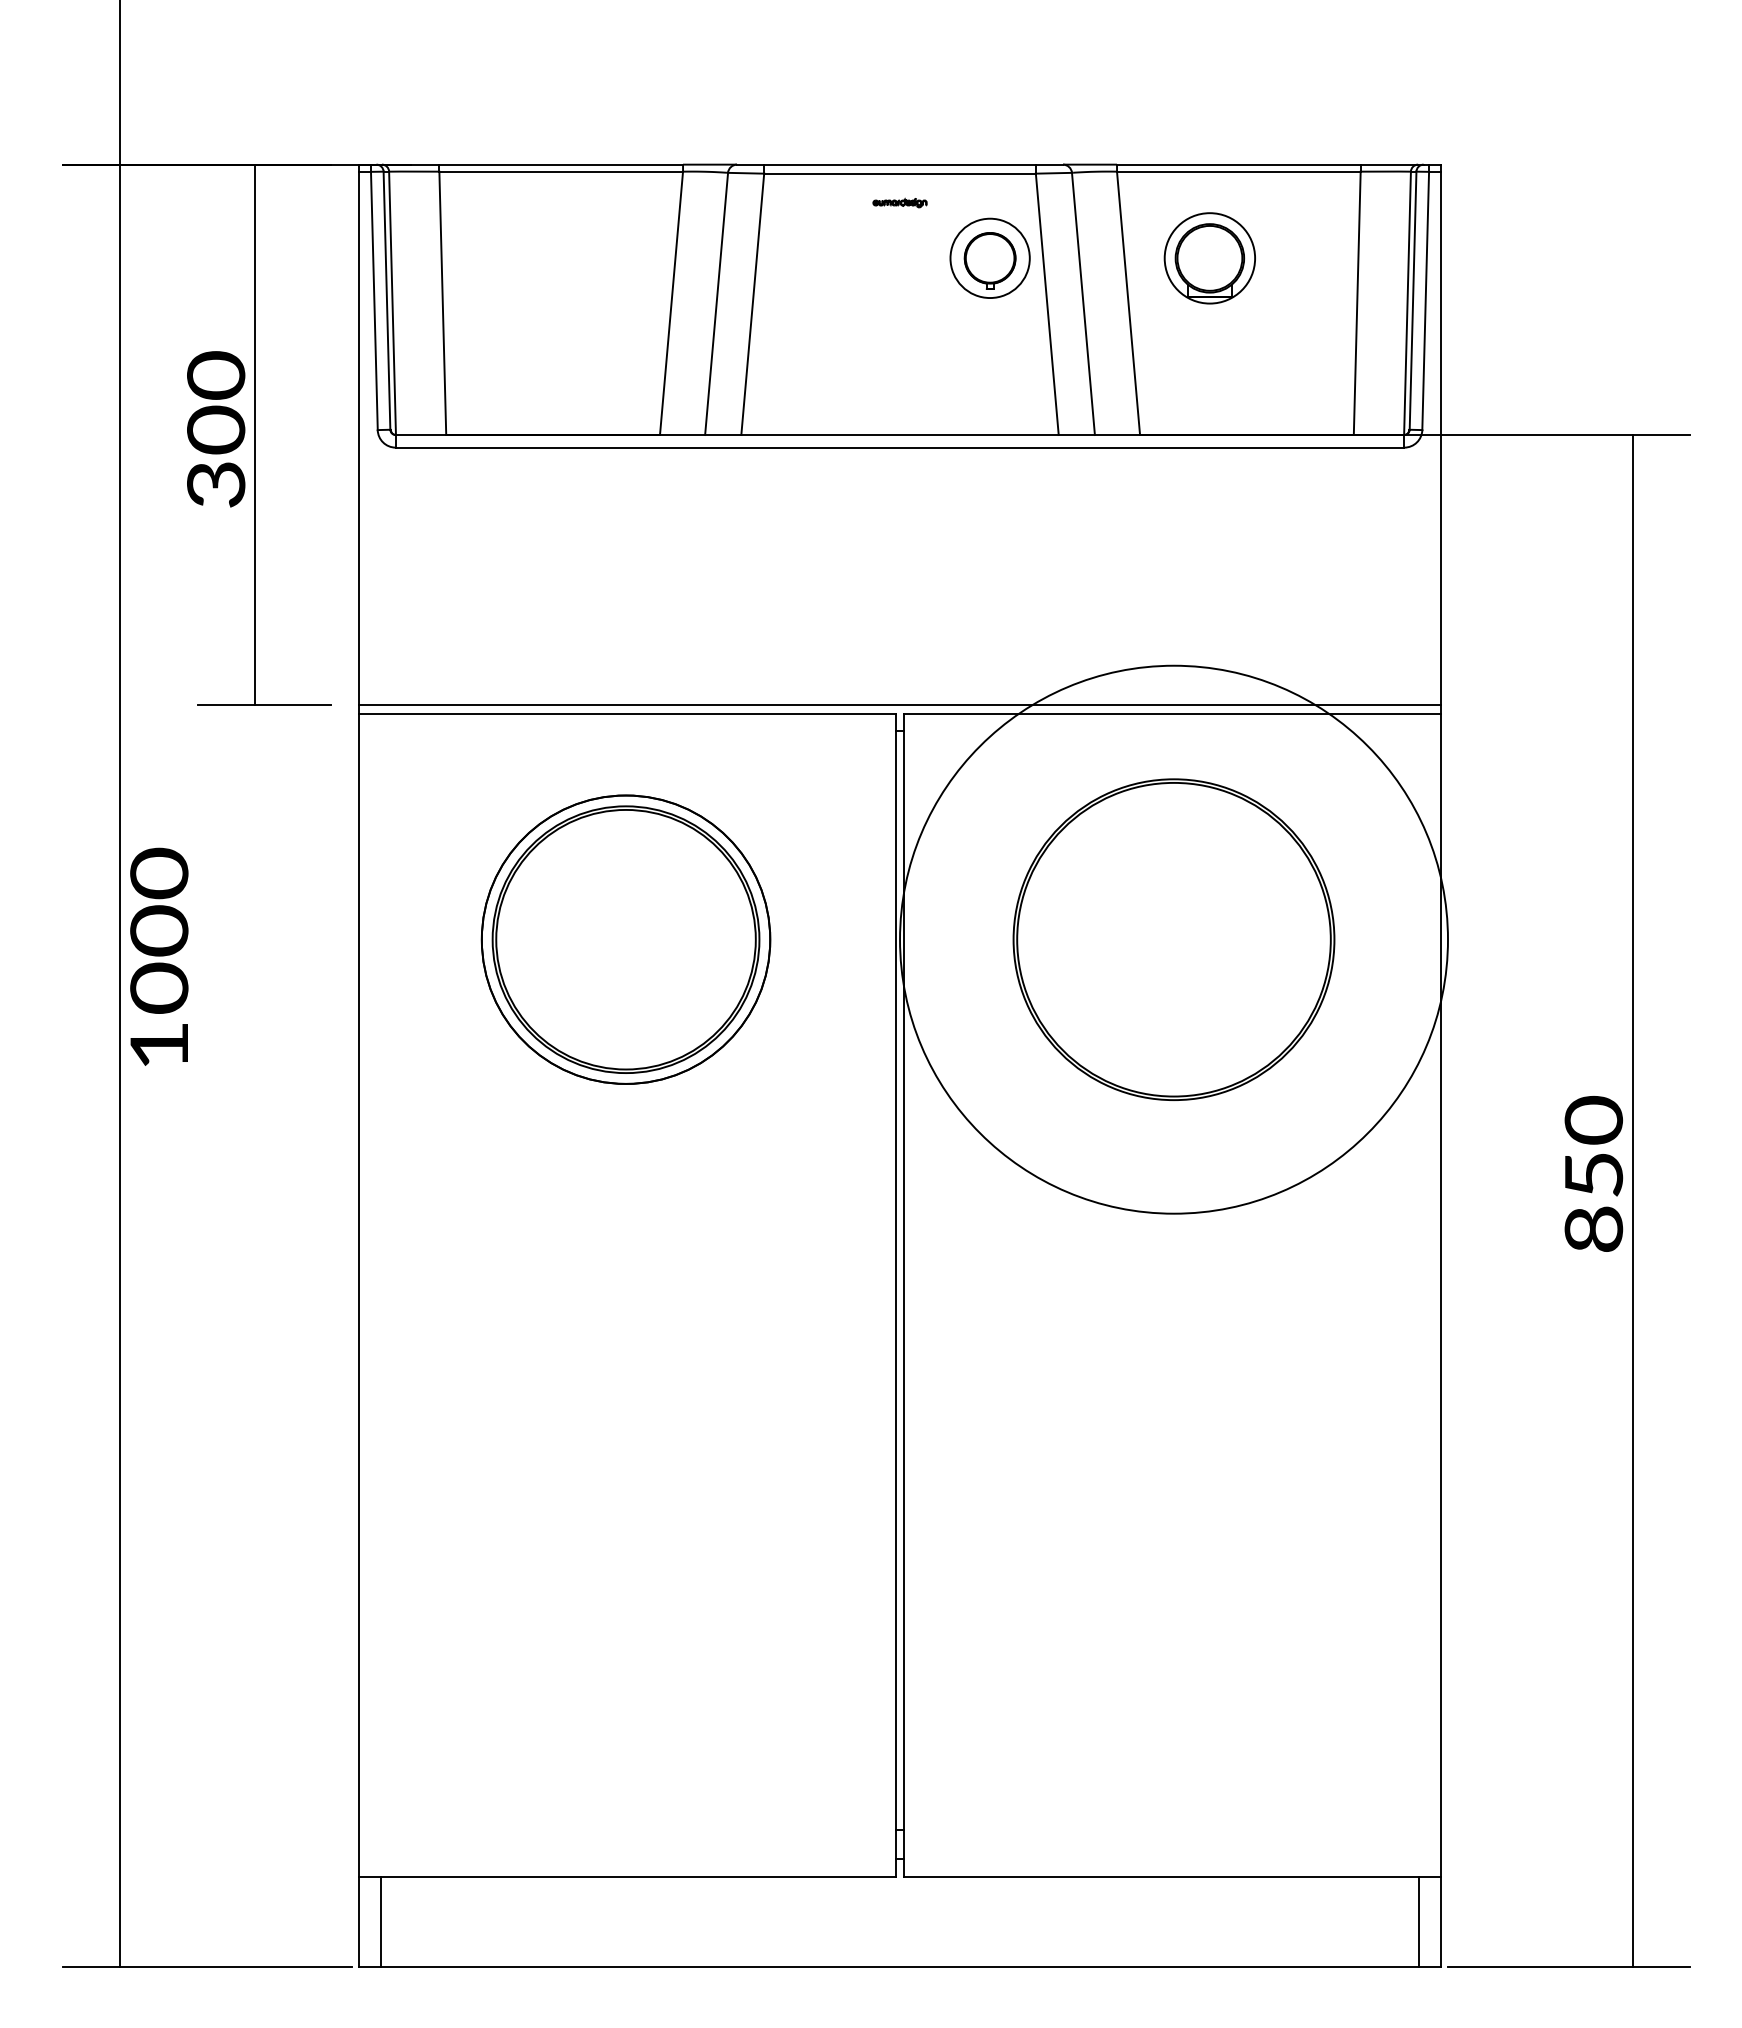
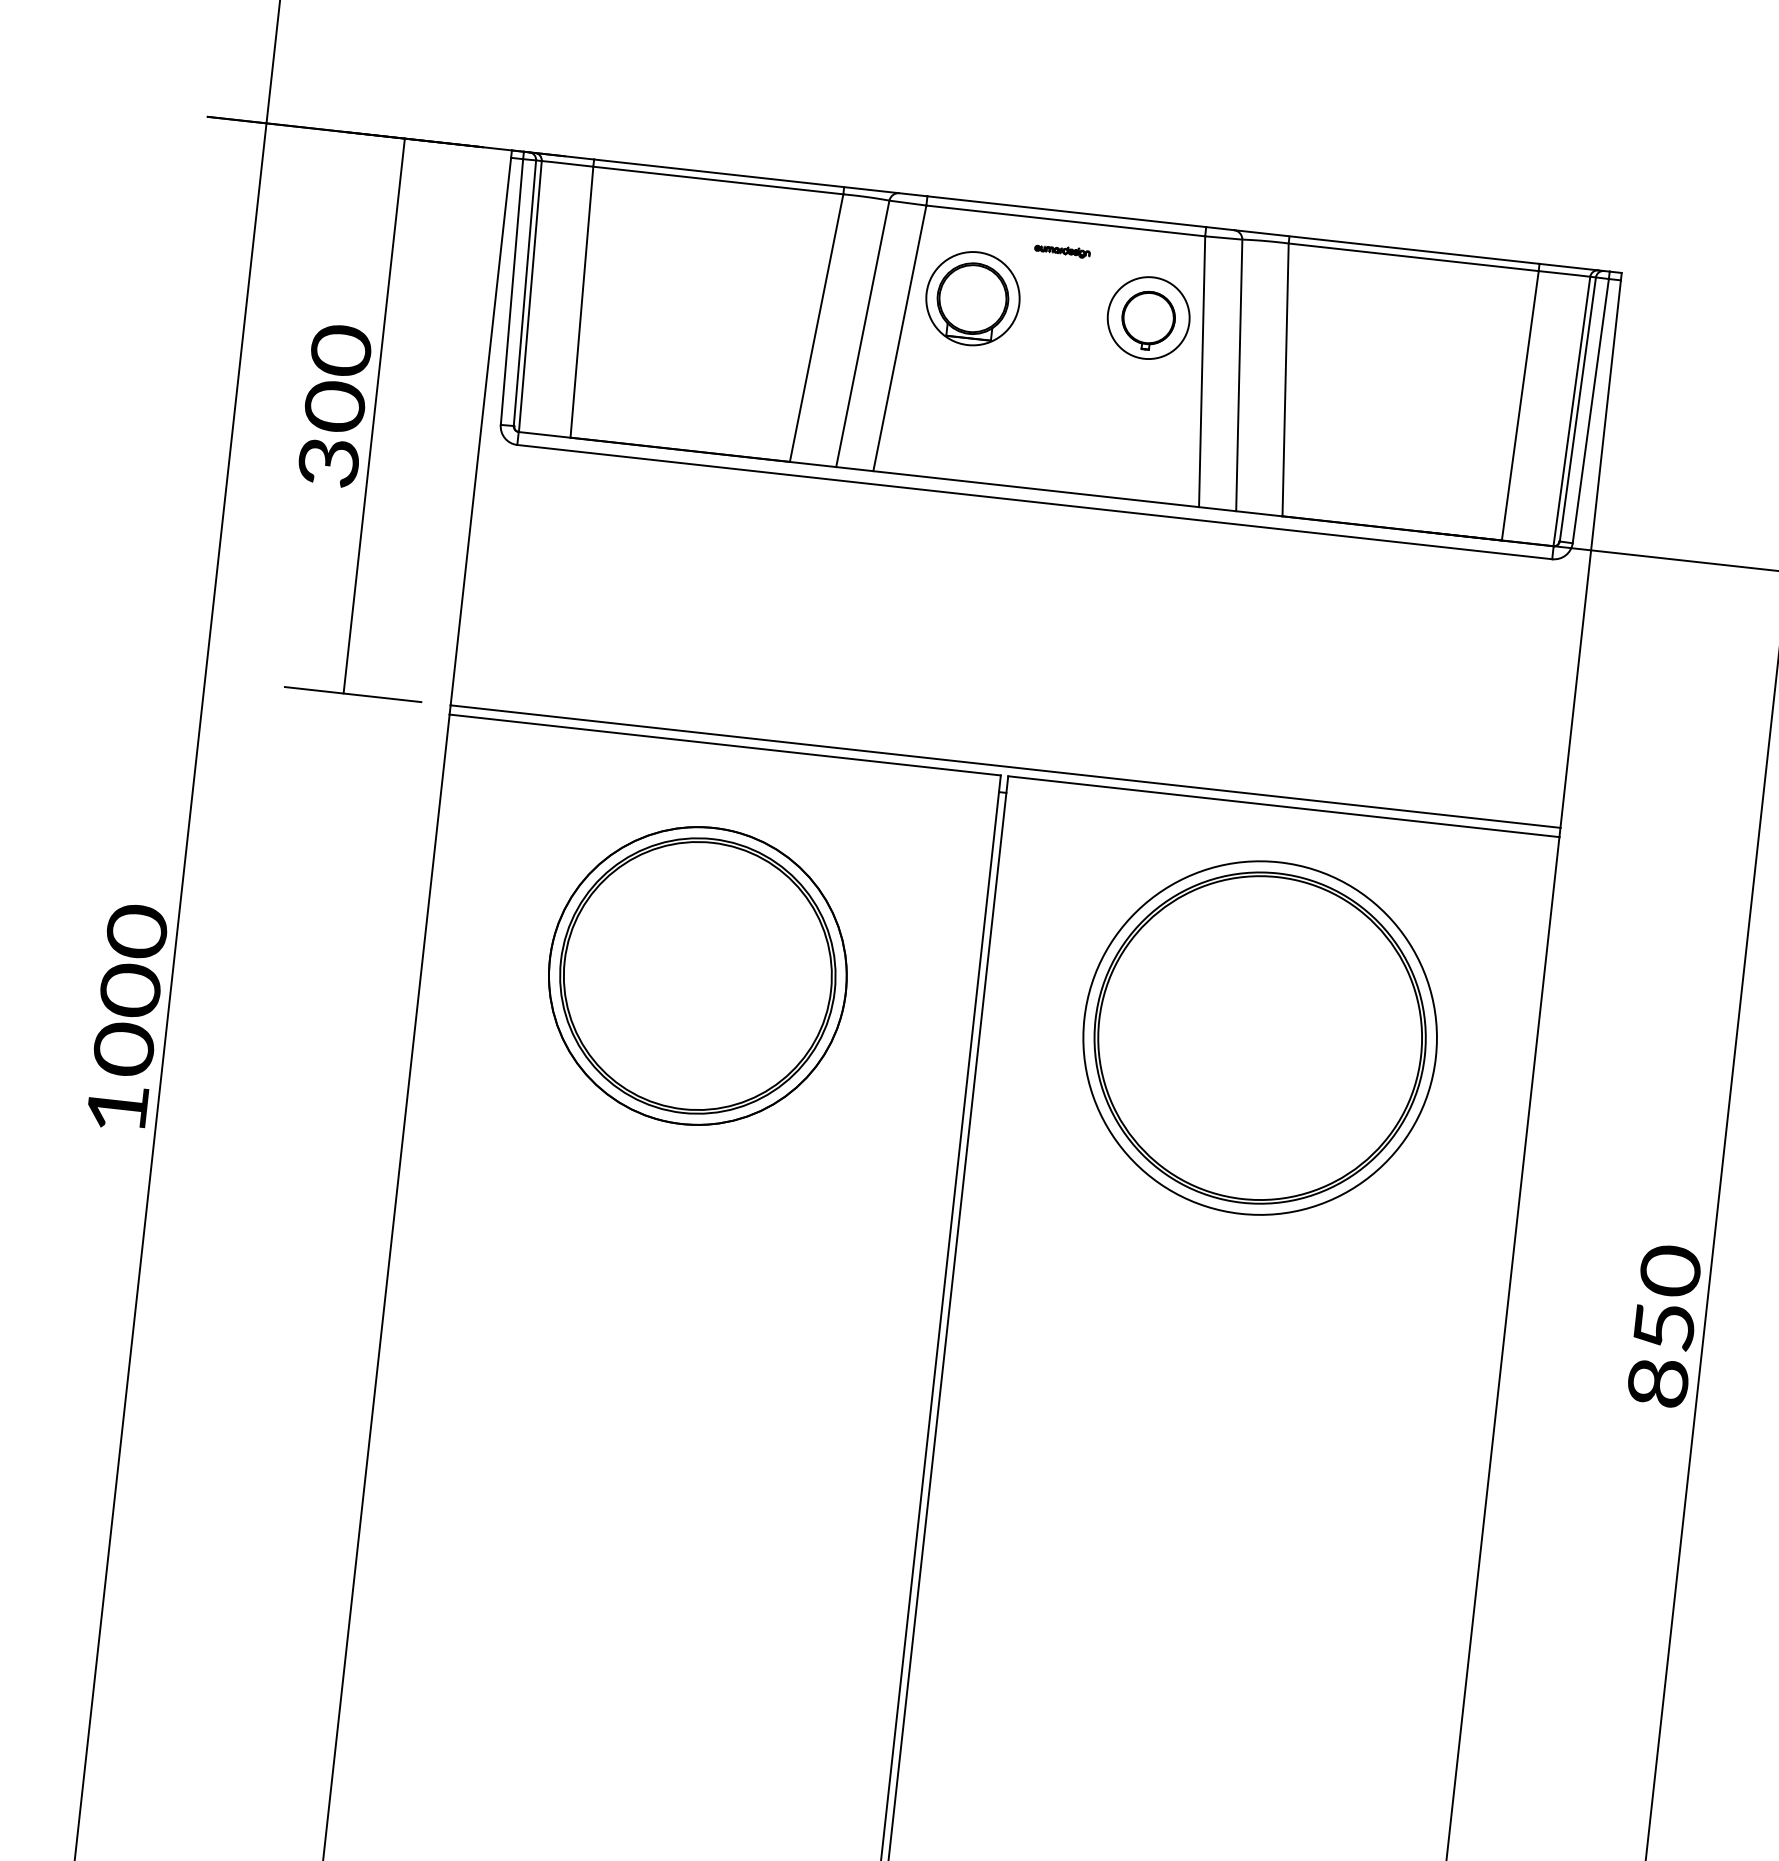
part: (1209, 258) -> (972, 298), moved
circle: (1173, 939) -> (1259, 1037), size x0.62
text: (159, 956) -> (127, 1016), moved

